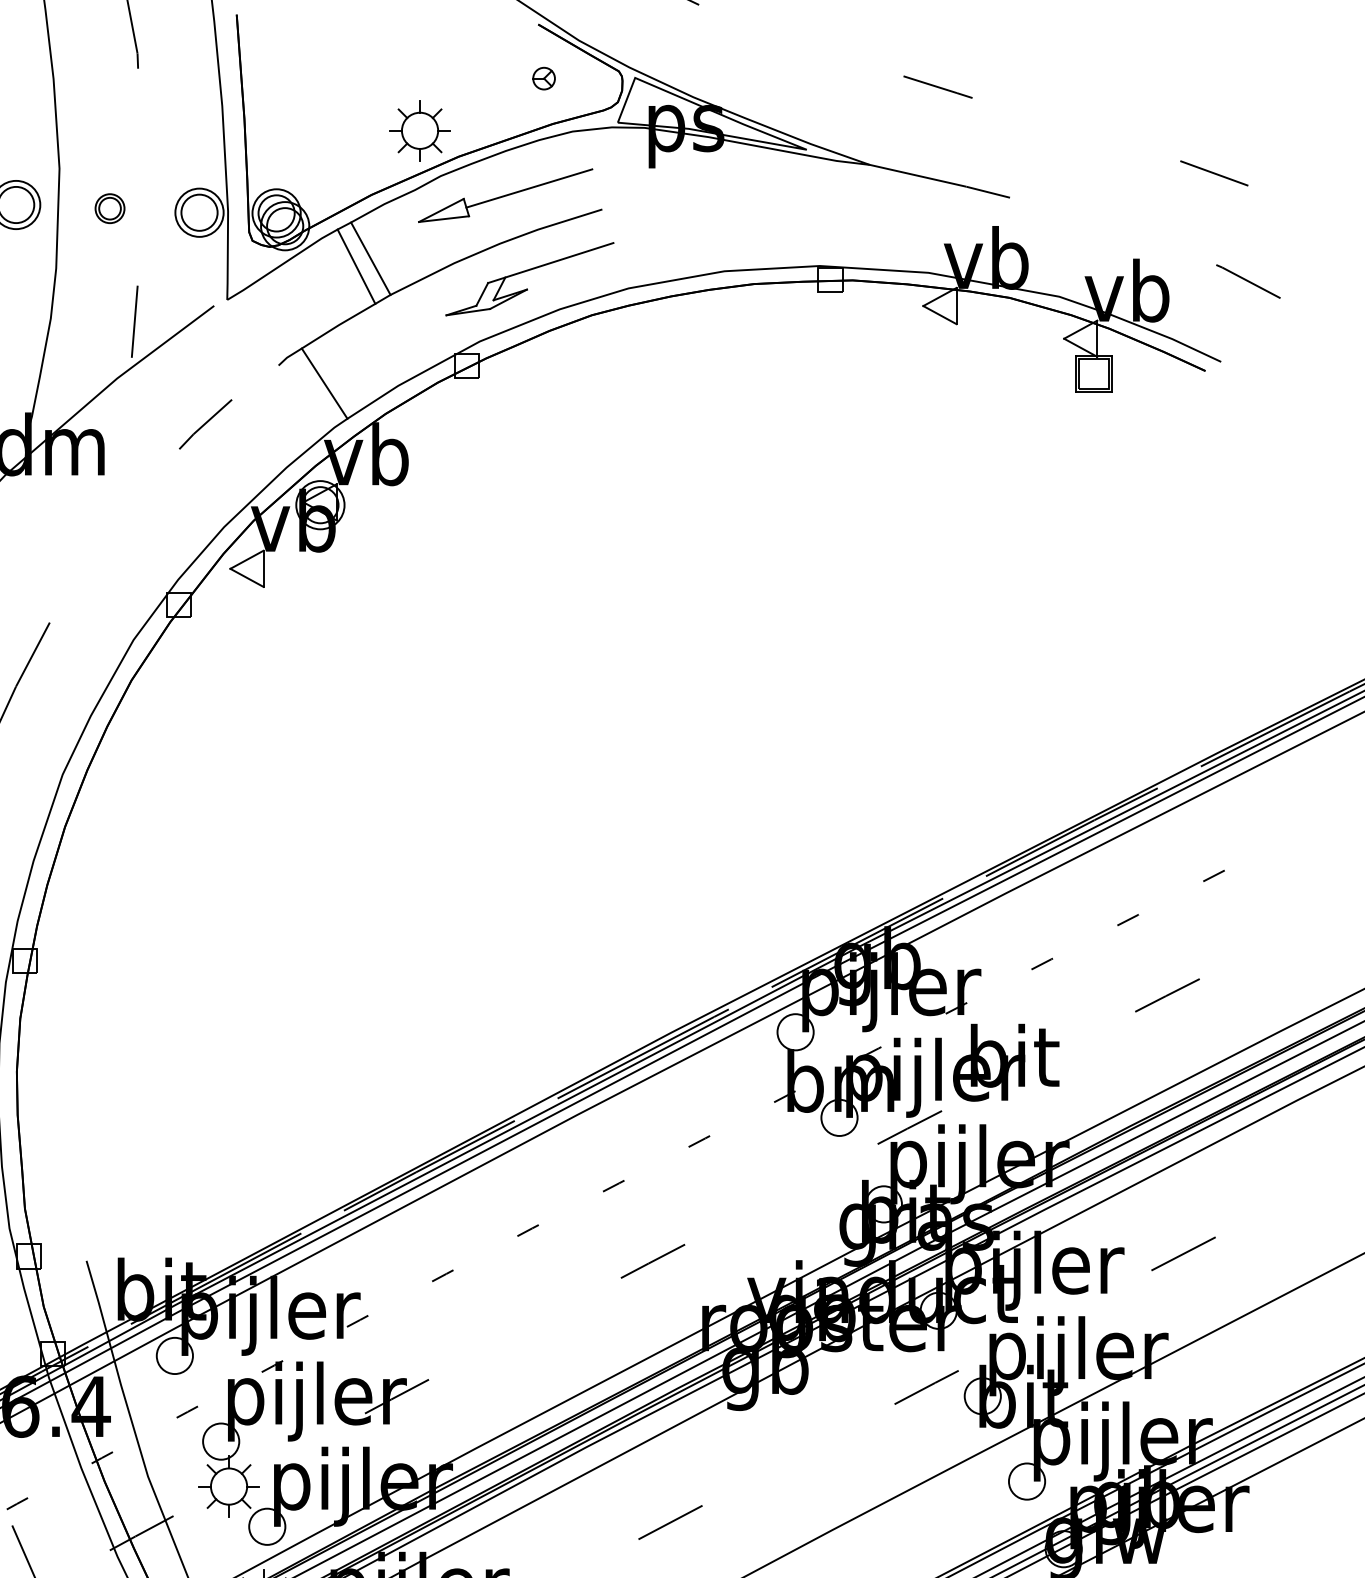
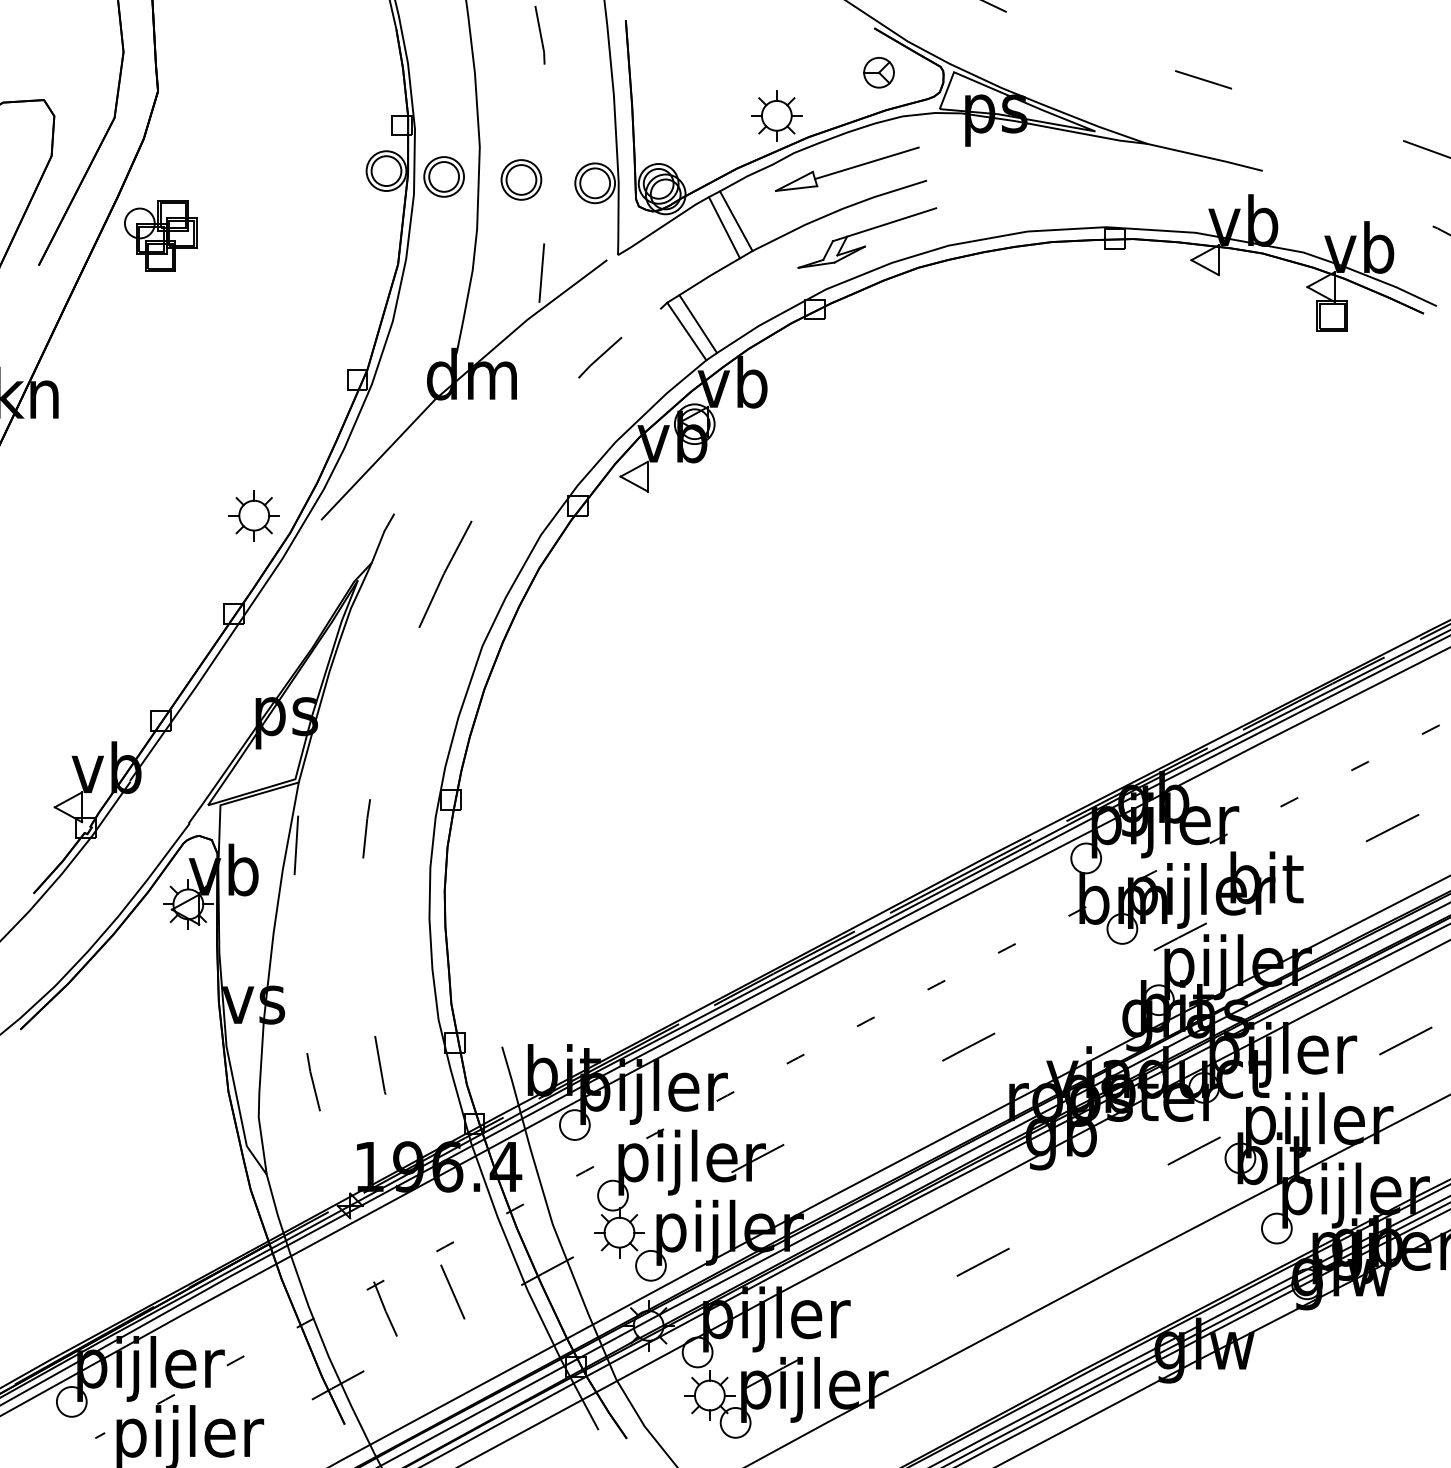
part: (543, 78) -> (878, 72), size x1.67
part: (110, 208) -> (521, 179), size x1.67
line: (310, 392) -> (686, 331), added

